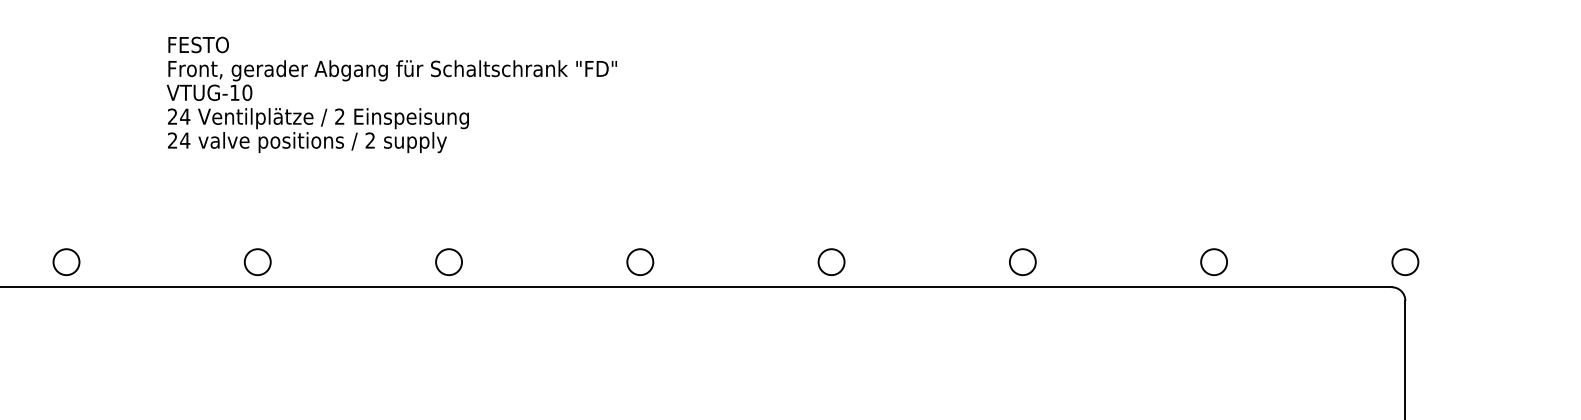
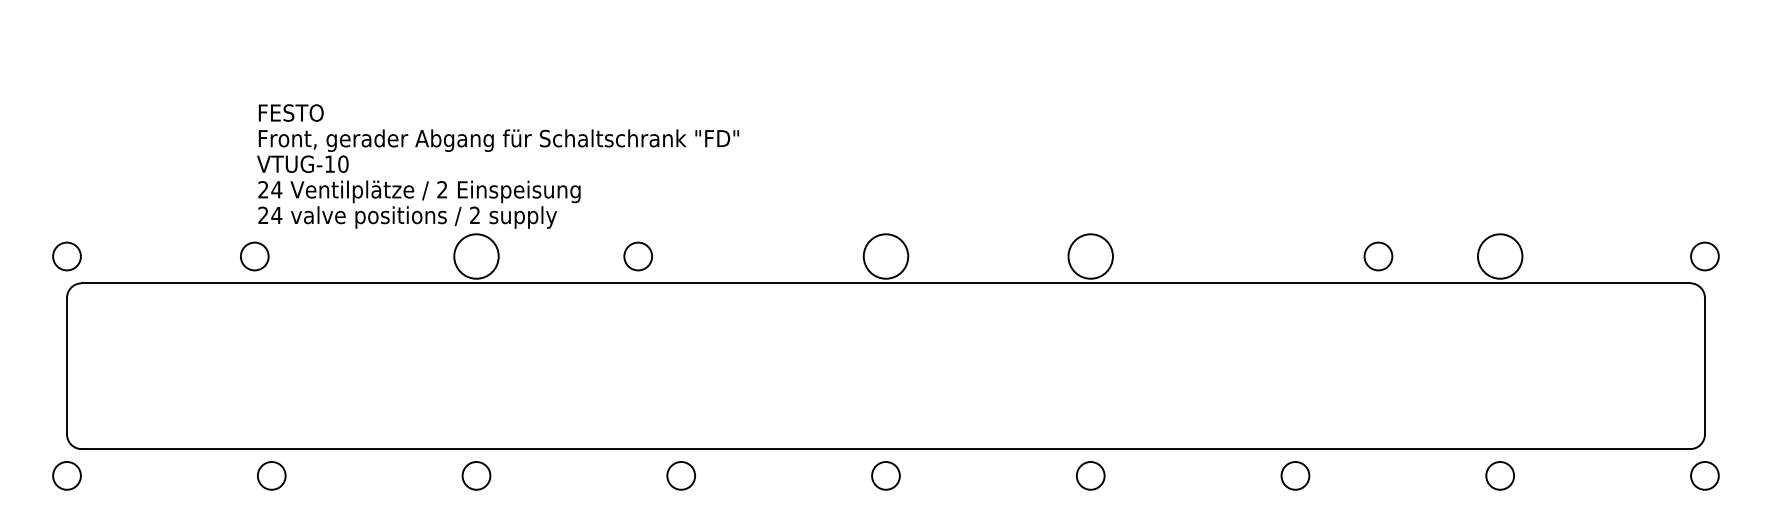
text: (391, 94) -> (497, 166), moved
circle: (66, 262) -> (254, 256), moved
circle: (257, 262) -> (476, 256), size x1.6
circle: (448, 262) -> (637, 256), moved
circle: (639, 262) -> (885, 256), size x1.6
circle: (831, 262) -> (1090, 256), size x1.6
circle: (1022, 262) -> (1378, 256), moved
circle: (1214, 262) -> (1500, 256), size x1.6

